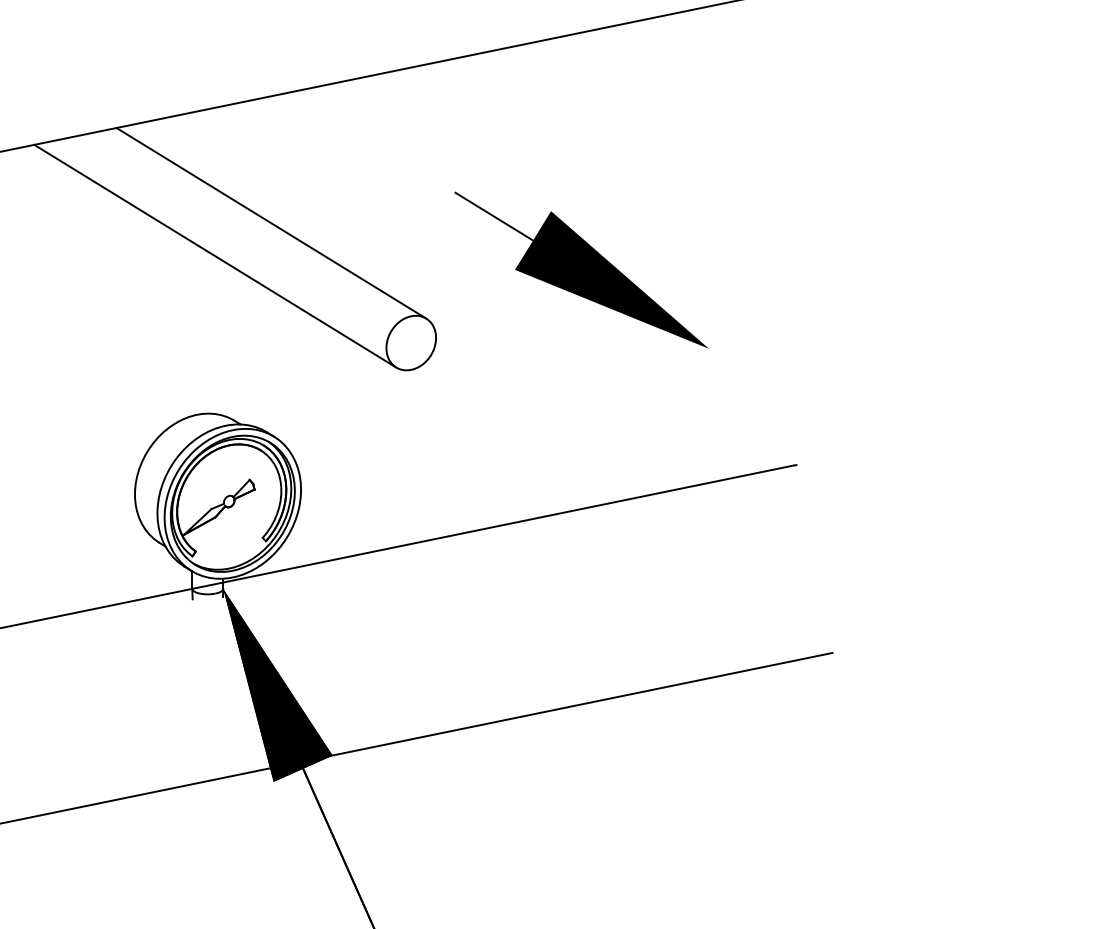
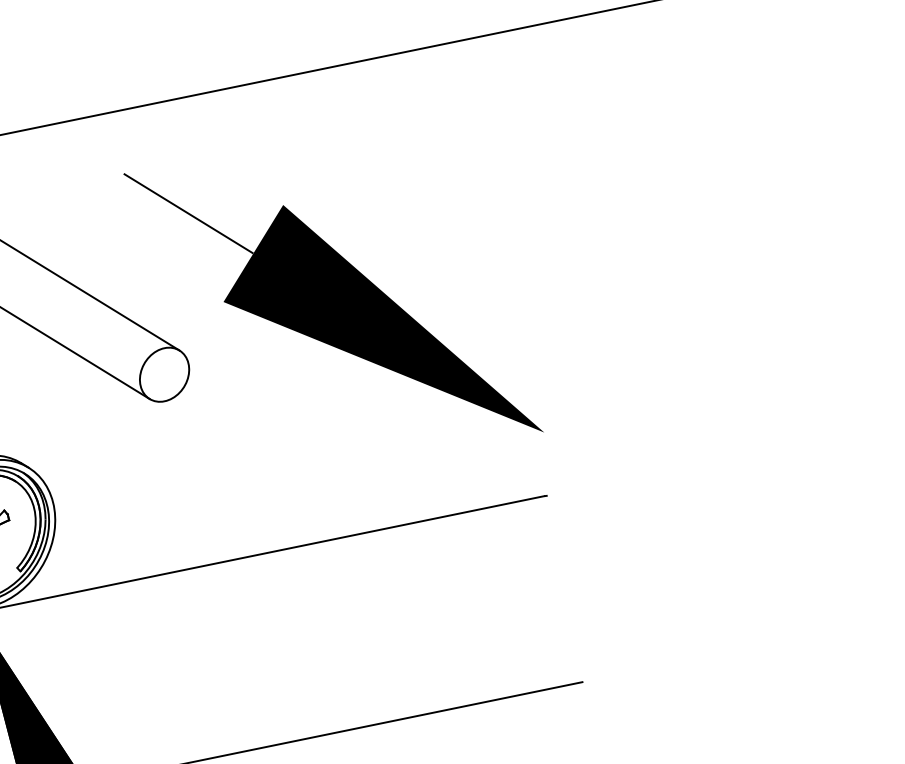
part: (581, 269) -> (333, 301), size x1.67

